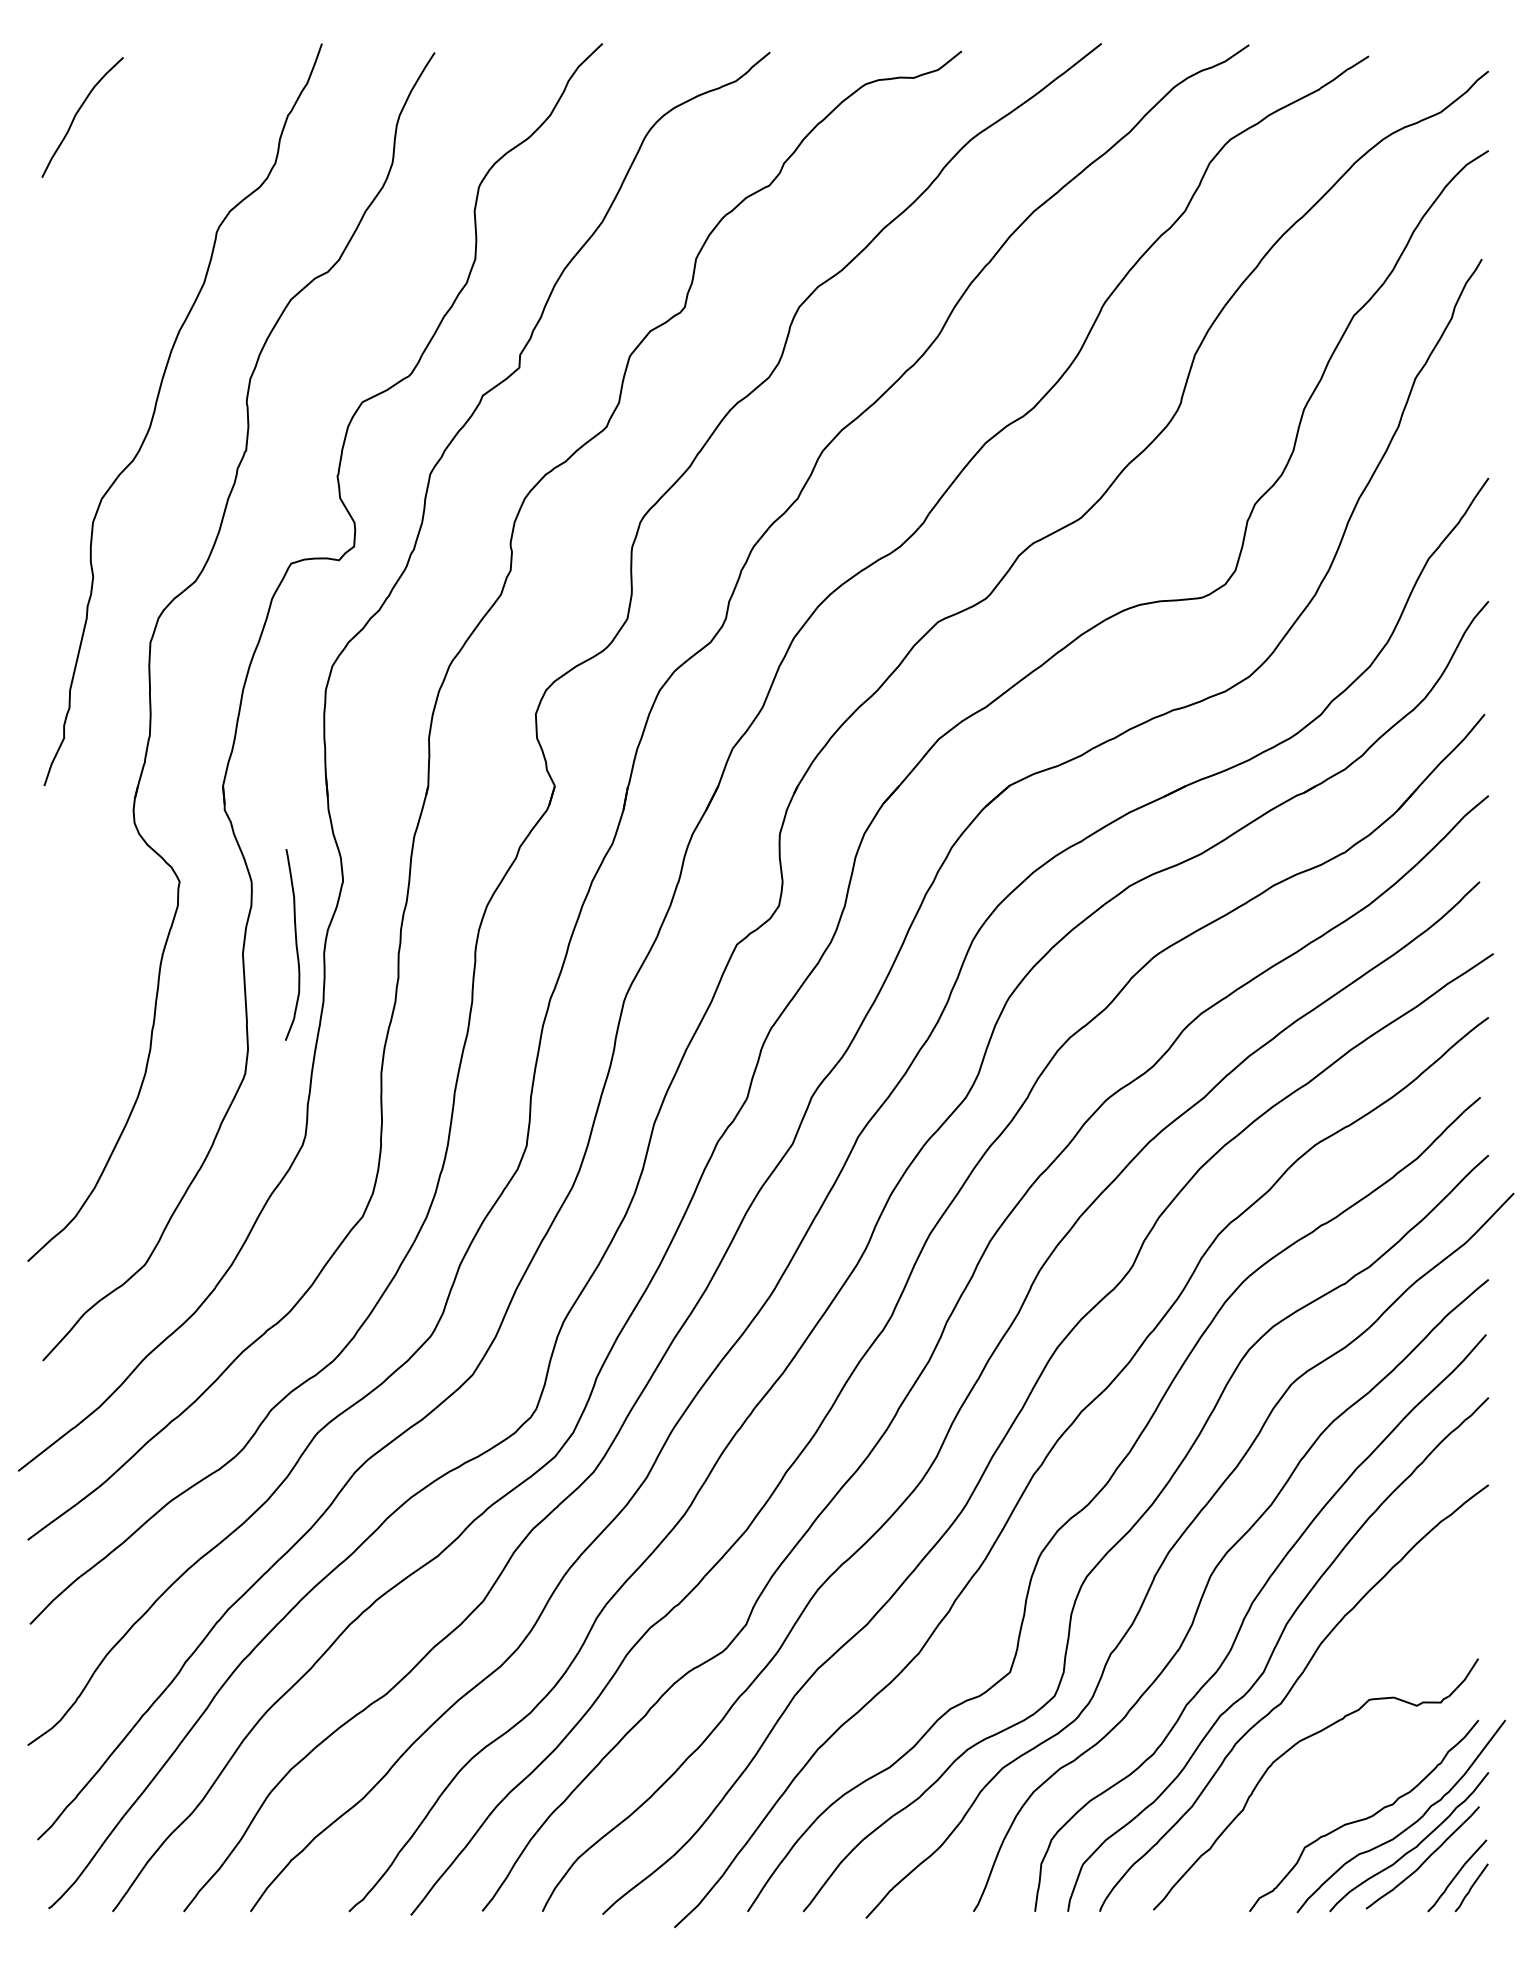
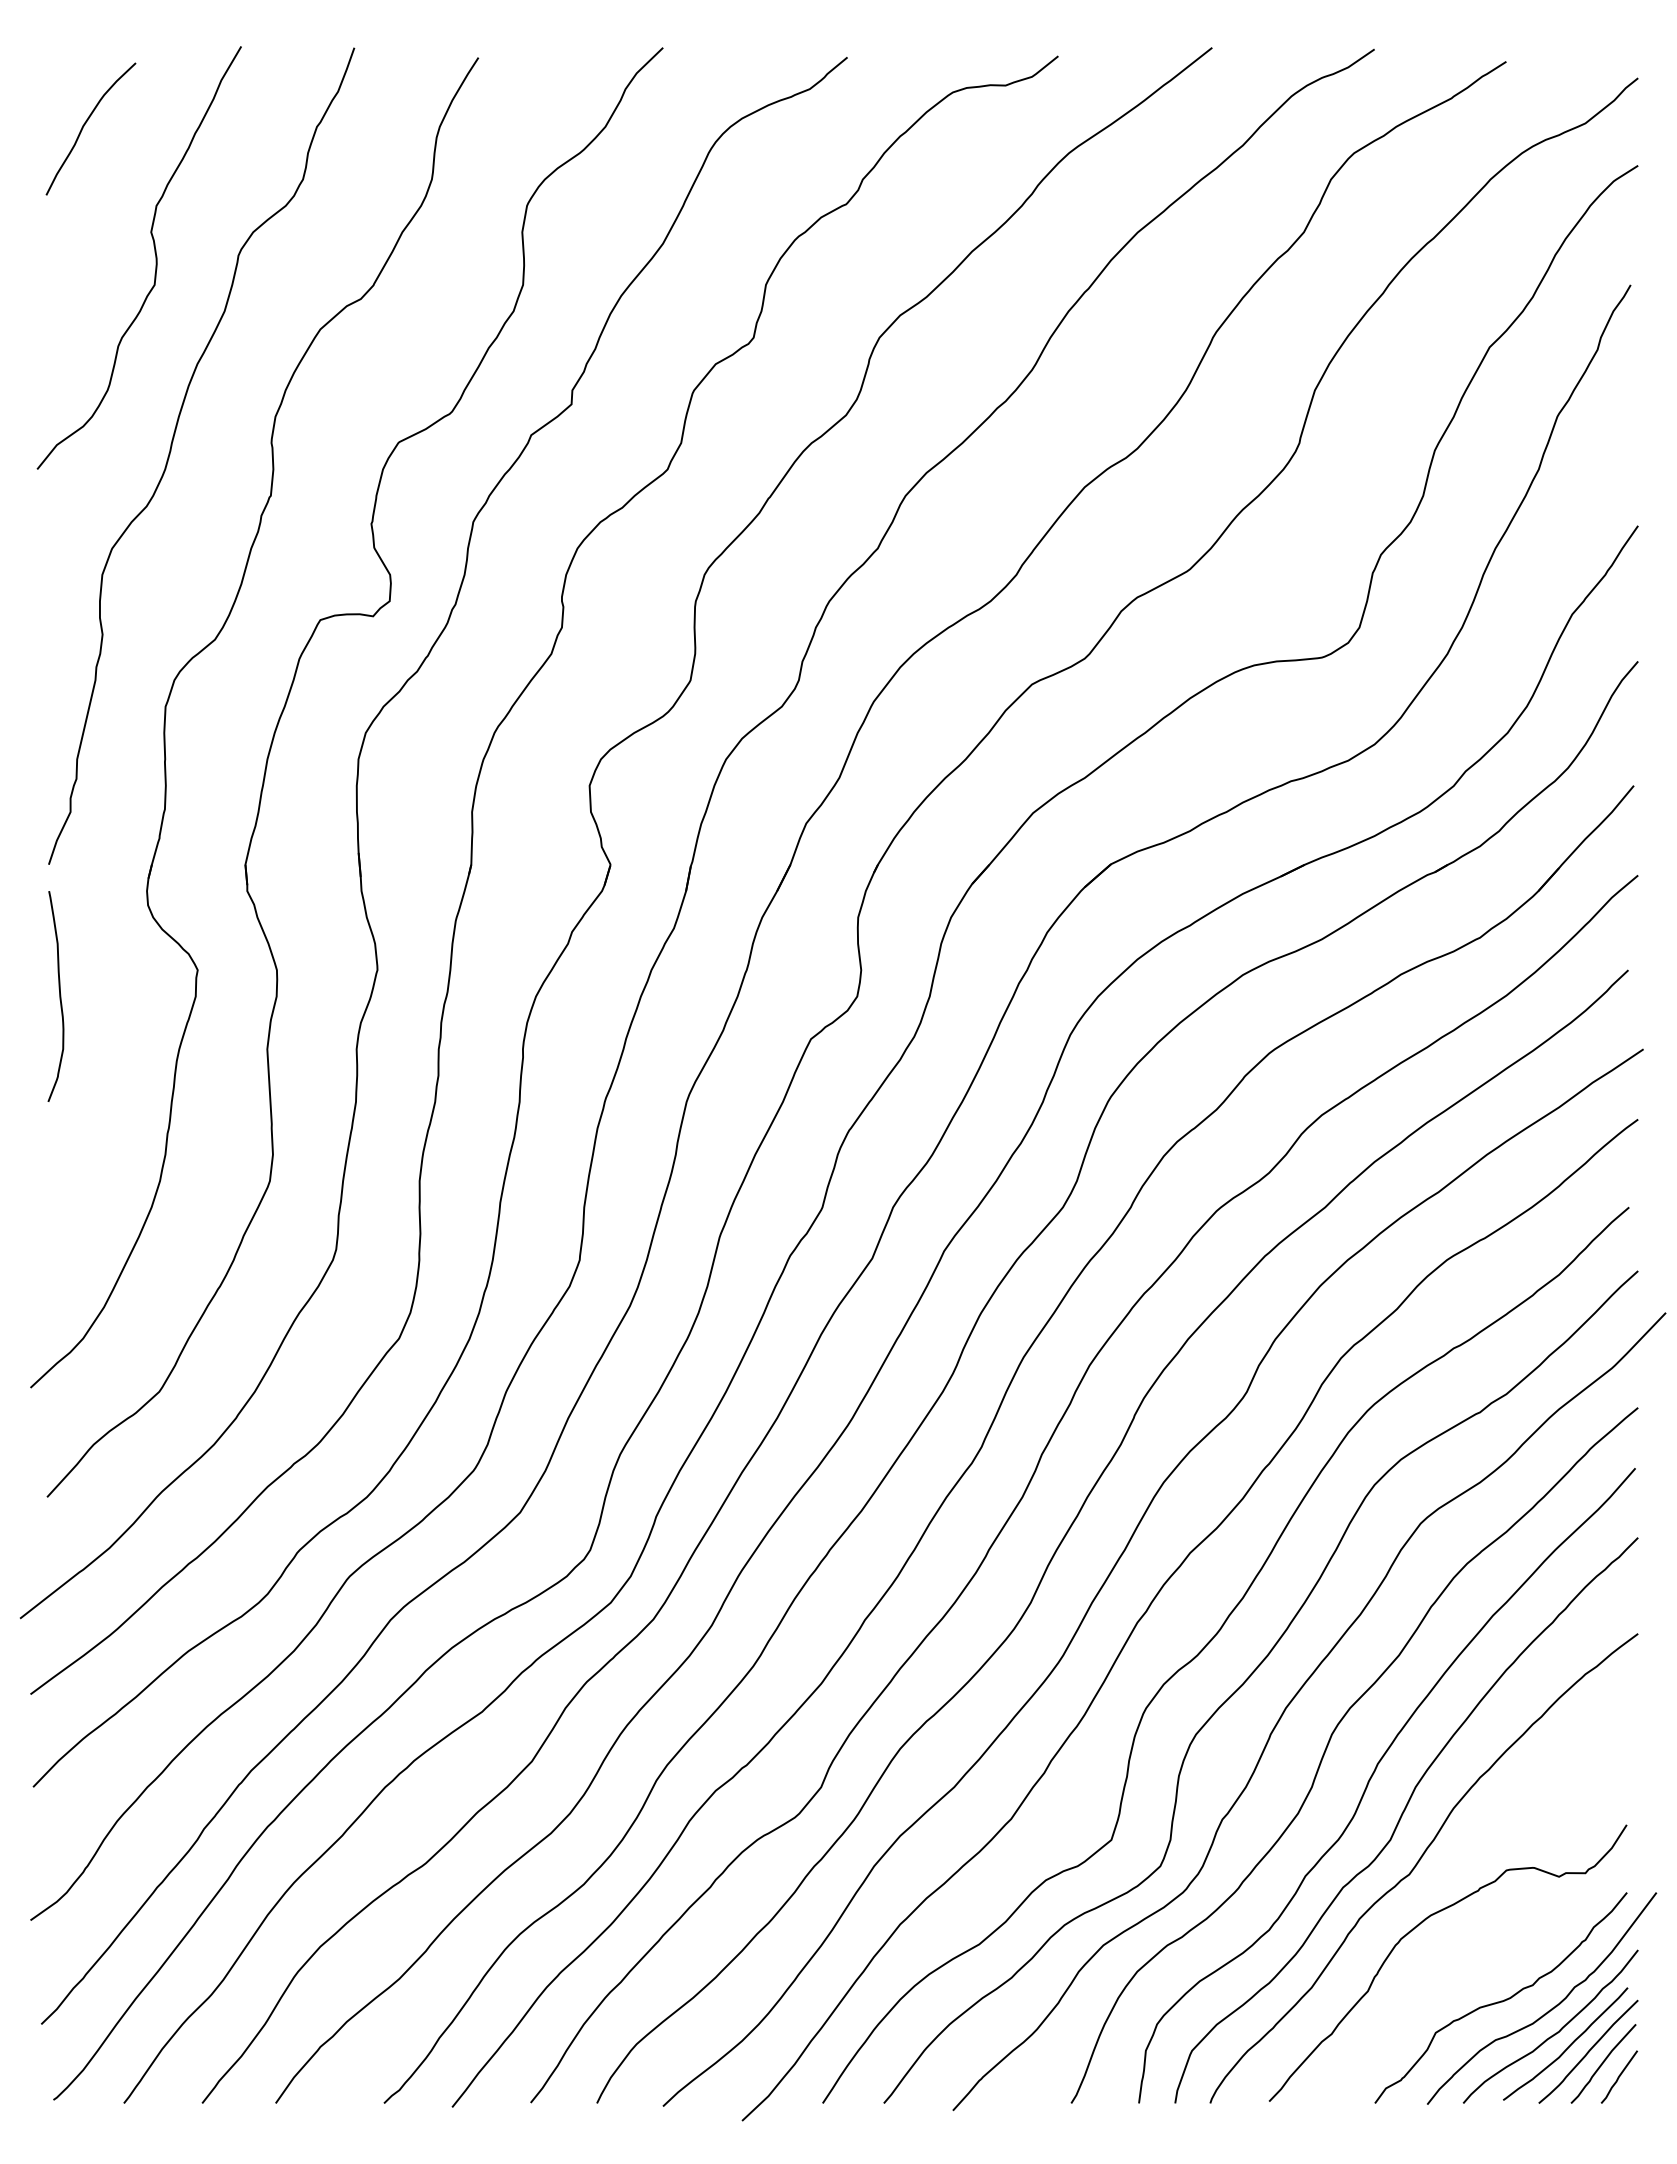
curve: (140, 229) -> (154, 252), added
curve: (295, 944) -> (59, 996), moved
curve: (1443, 1864) -> (1588, 2051), added

